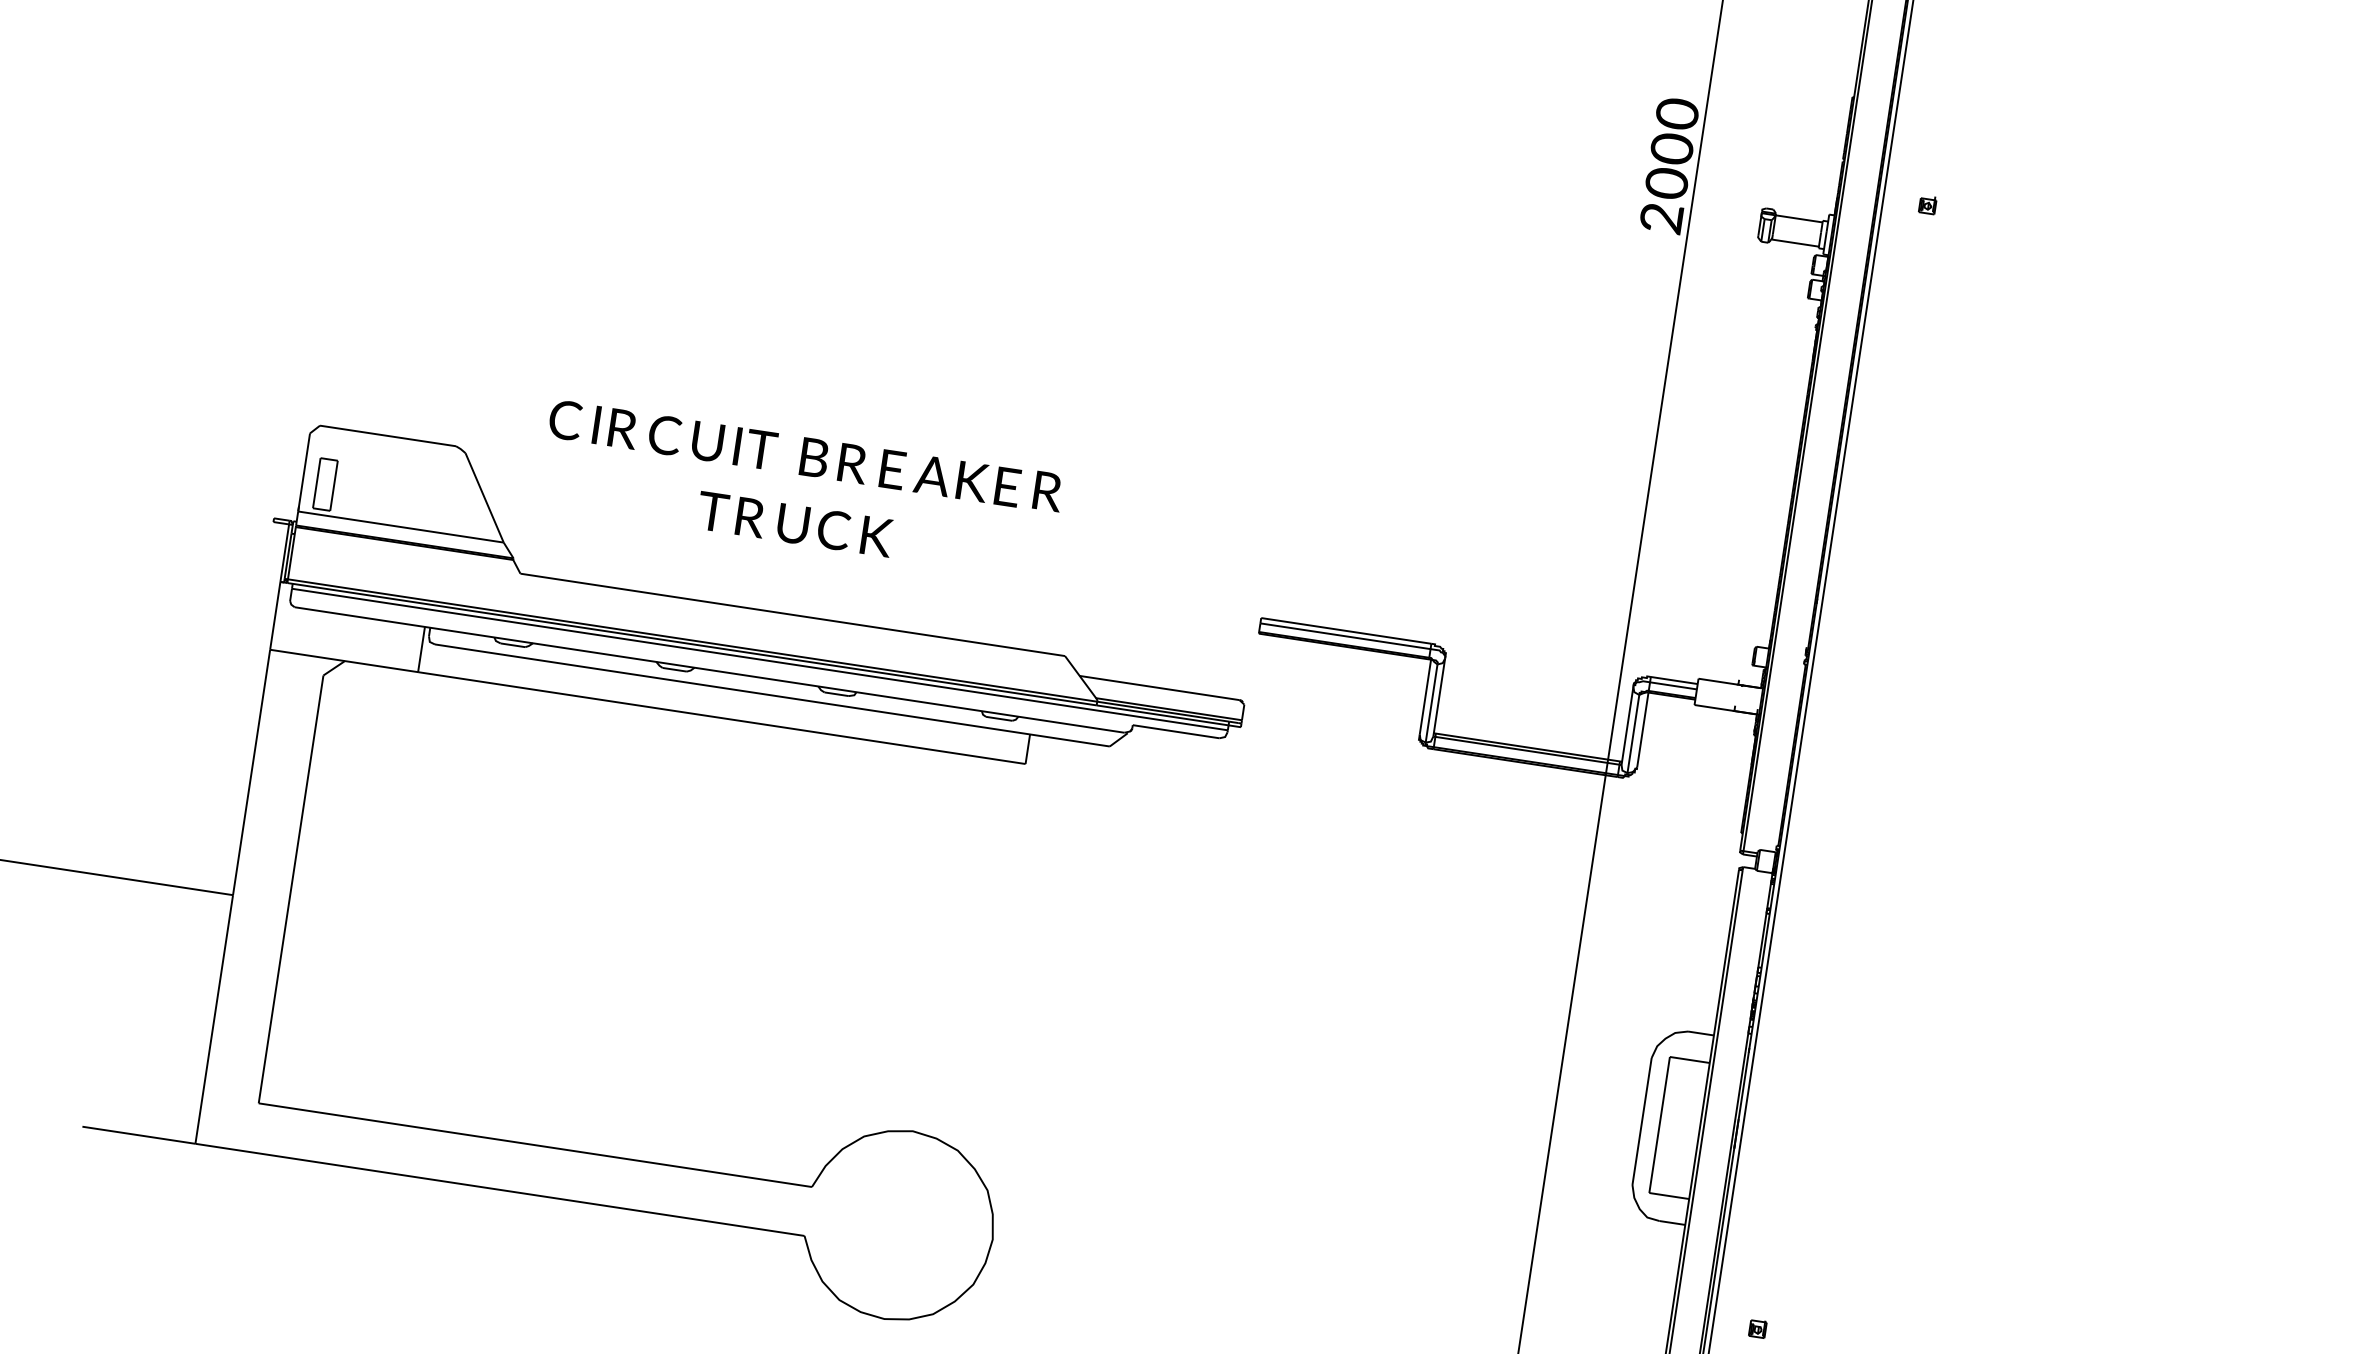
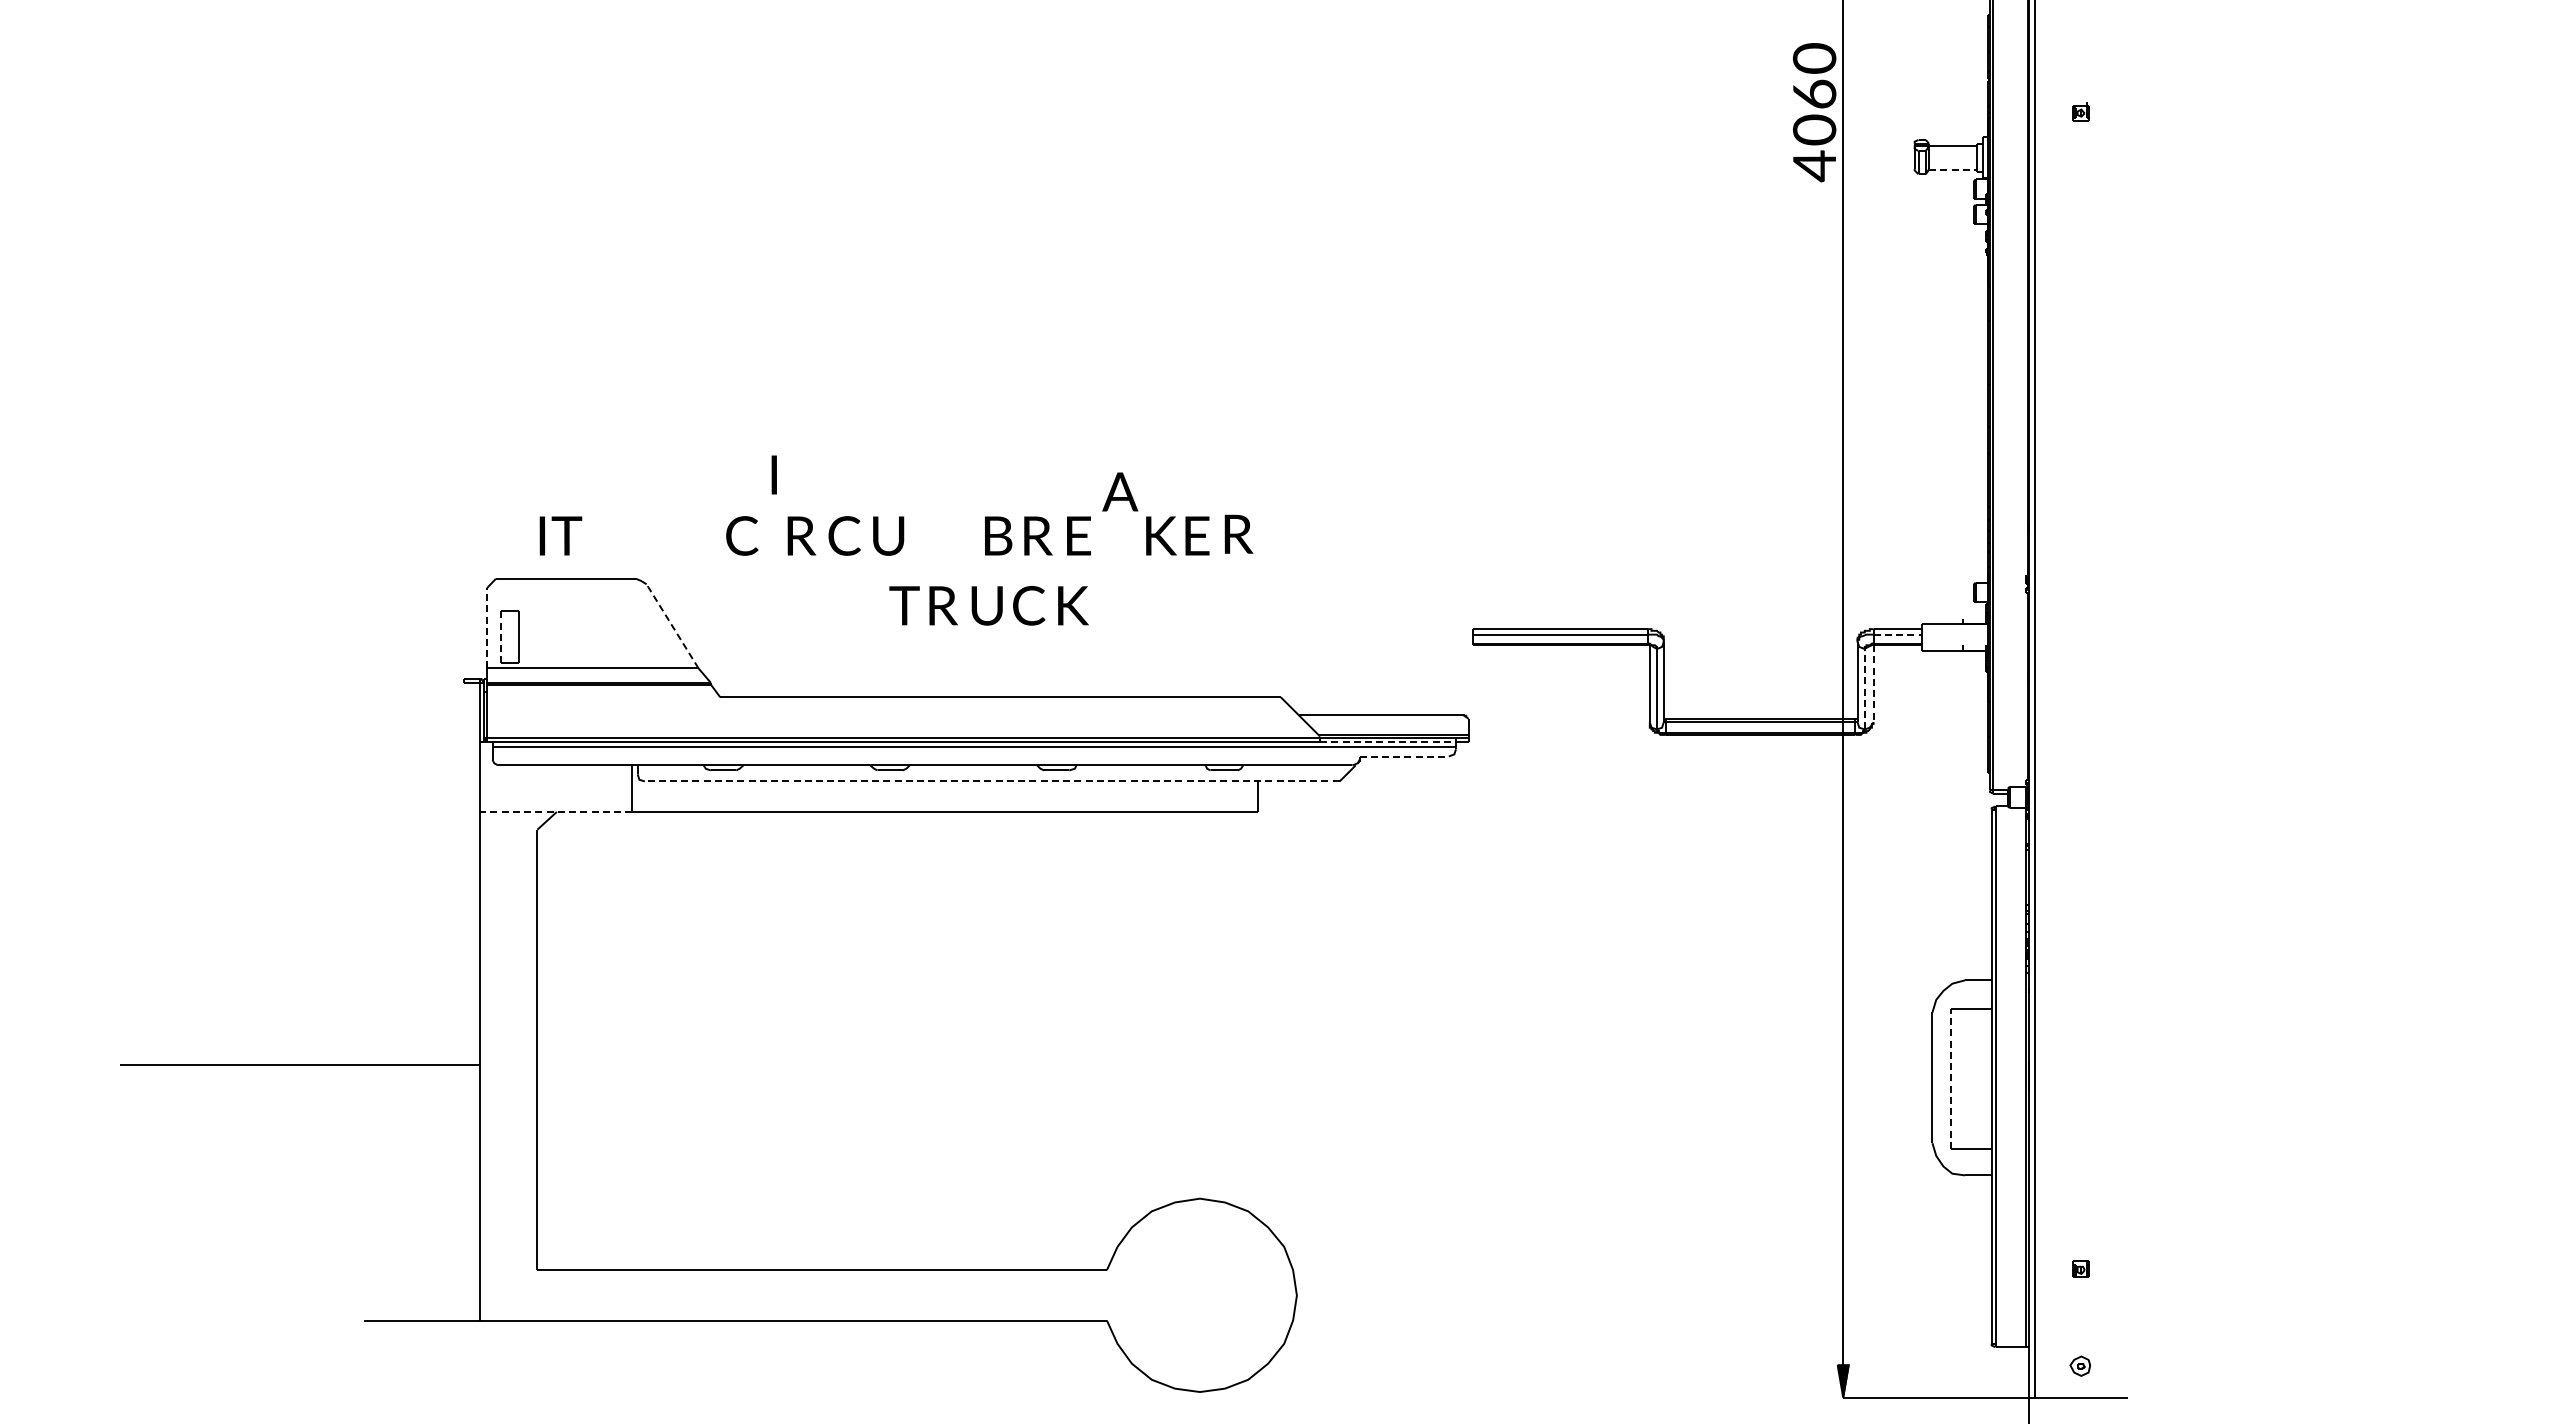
text: (1671, 148) -> (1814, 94), 0 -> 6
text: (1660, 218) -> (1813, 166), 2 -> 4
line: (1795, 243) -> (1953, 170), solid -> dashed
text: (595, 424) -> (773, 474), moved
text: (755, 448) -> (560, 535), moved
line: (304, 471) -> (487, 627), solid -> dashed
text: (933, 475) -> (1120, 491), moved
line: (316, 483) -> (501, 637), solid -> dashed
line: (484, 496) -> (672, 625), solid -> dashed
line: (343, 660) -> (555, 811), solid -> dashed
line: (1674, 685) -> (1898, 634), solid -> dashed
line: (771, 695) -> (991, 781), solid -> dashed
line: (1162, 715) -> (1388, 742), solid -> dashed
line: (1642, 729) -> (1873, 683), solid -> dashed
line: (1176, 731) -> (1404, 756), solid -> dashed
line: (1633, 733) -> (1864, 688), solid -> dashed
line: (1659, 1124) -> (1950, 1078), solid -> dashed

